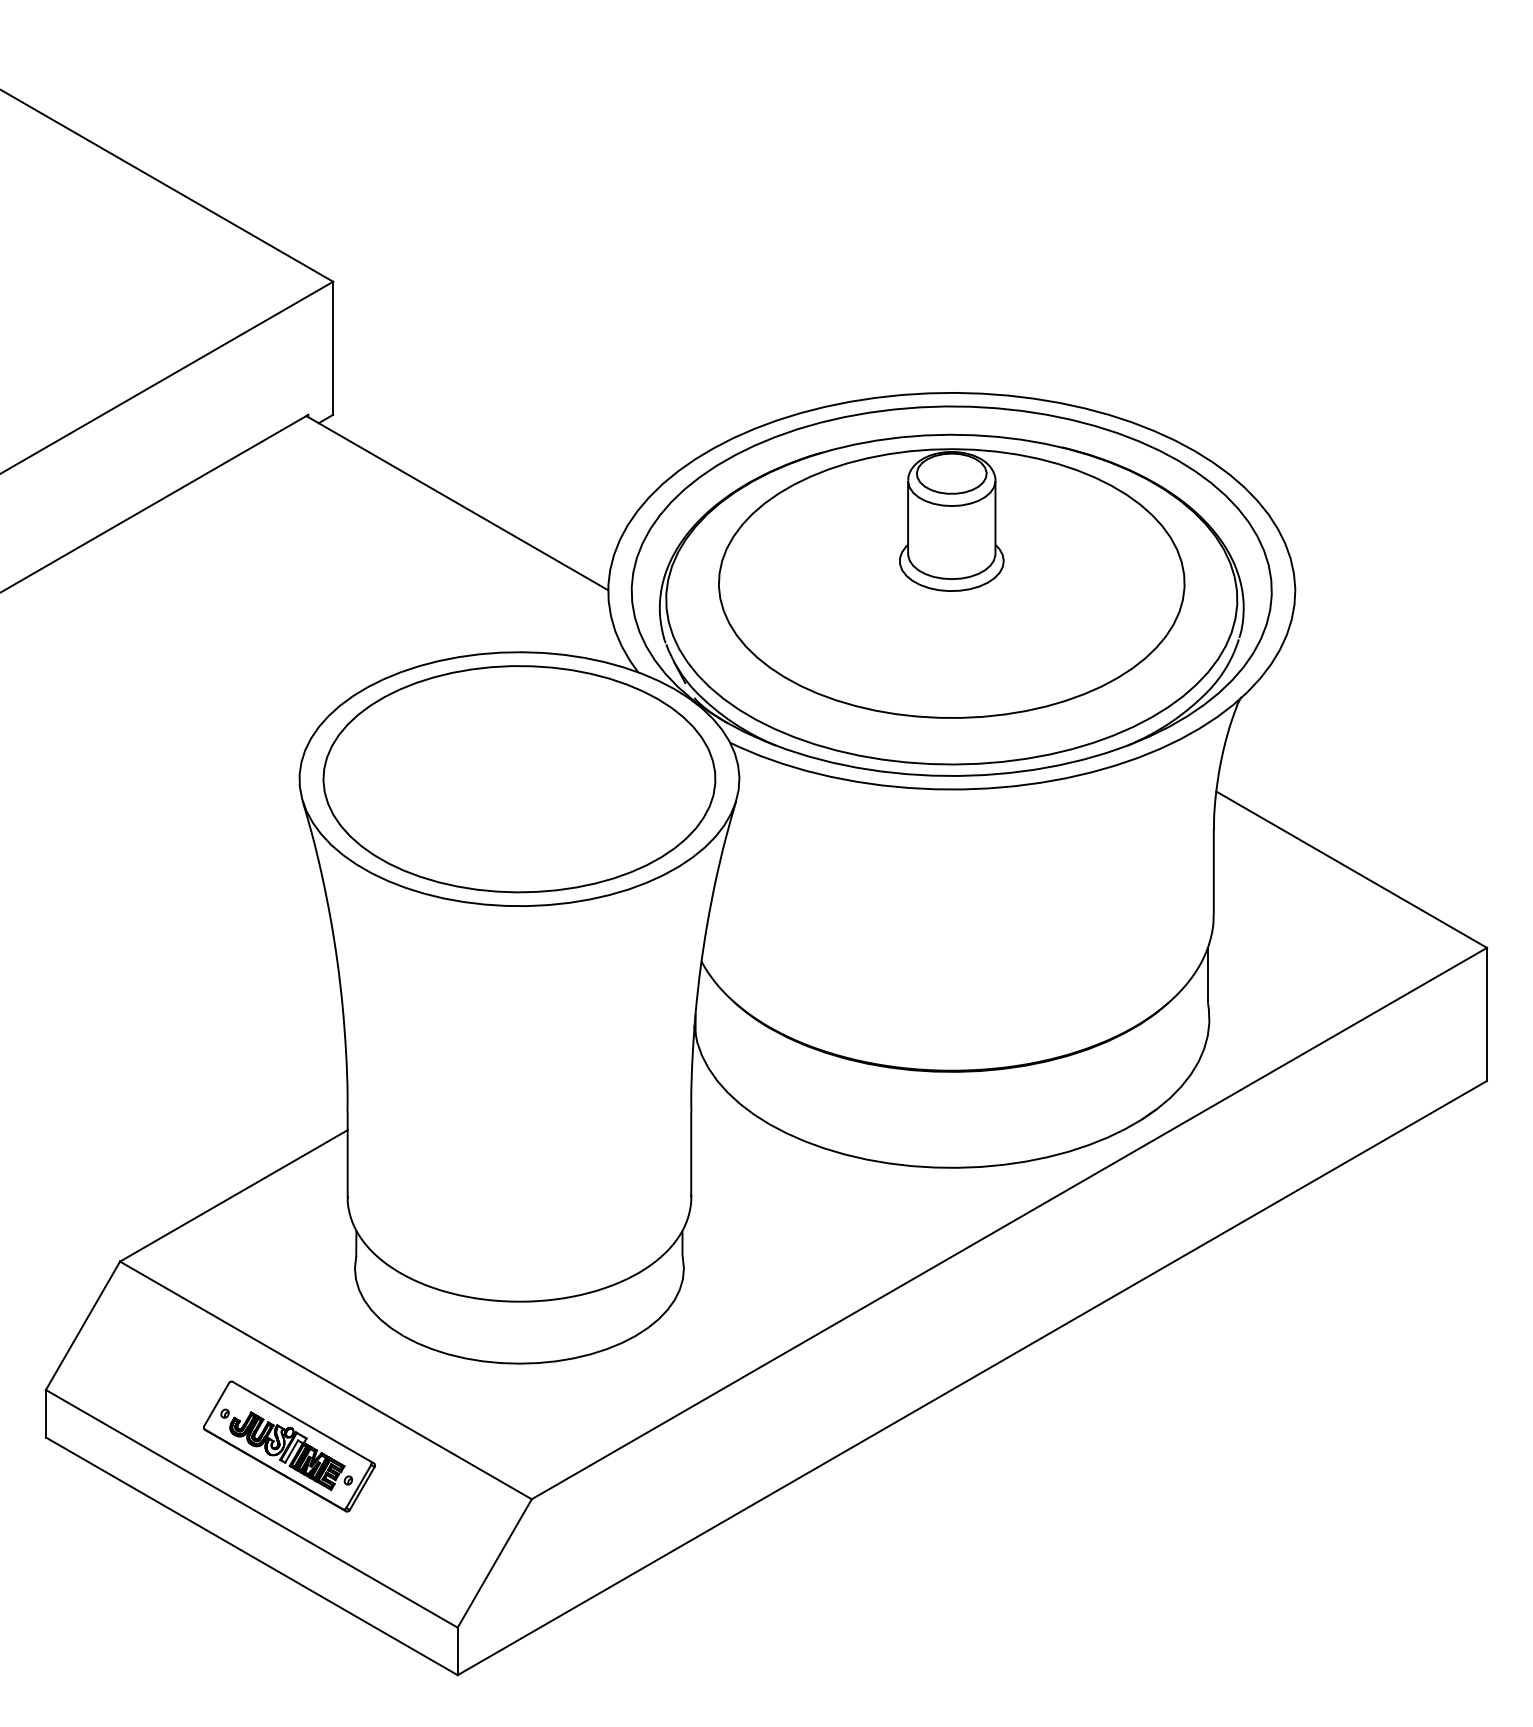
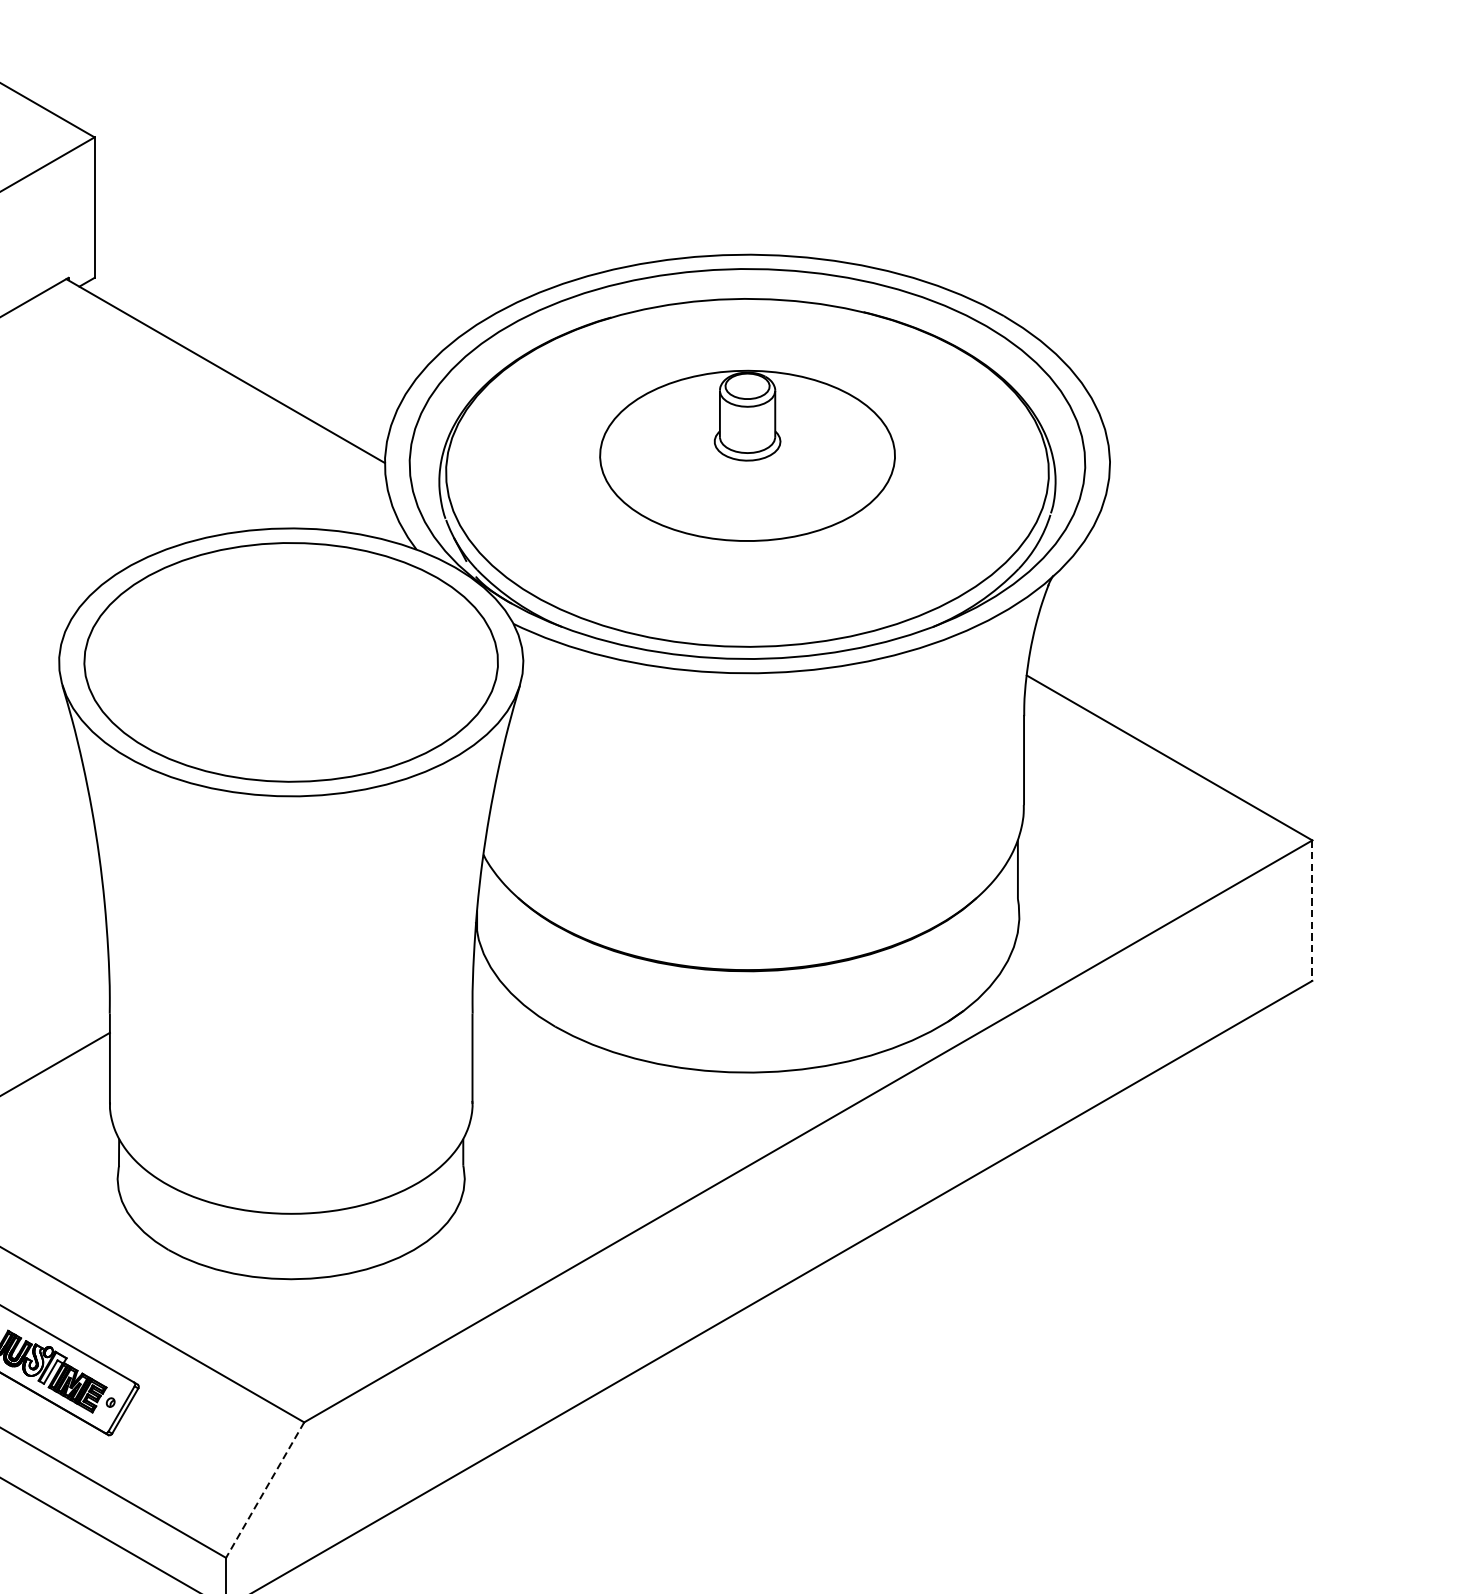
part: (951, 583) -> (747, 455), size x0.6
line: (1487, 1014) -> (1312, 910), solid -> dashed
line: (494, 1563) -> (264, 1490), solid -> dashed

